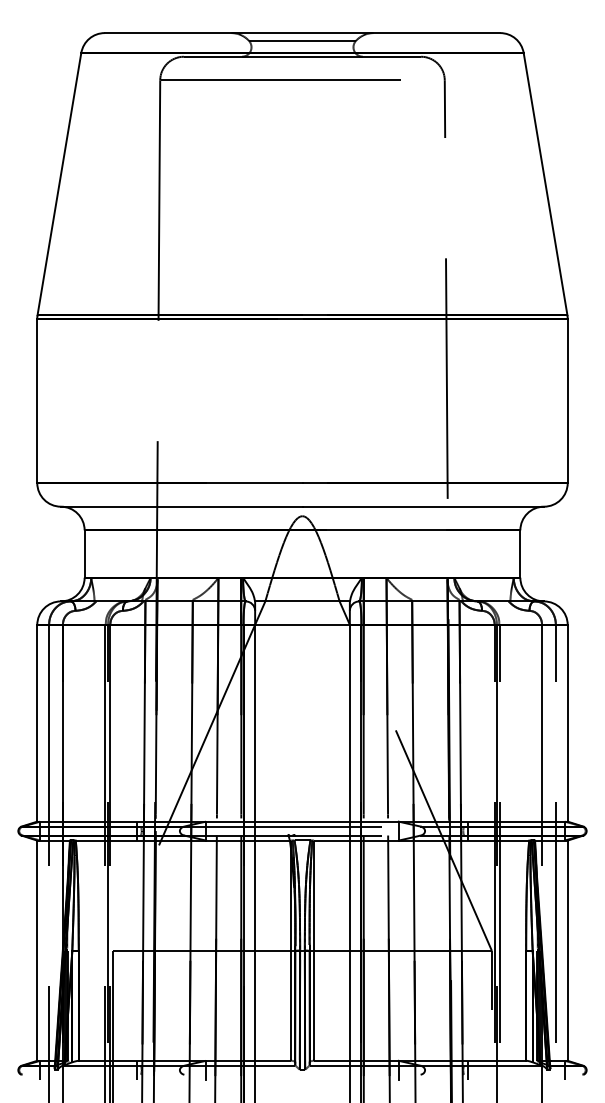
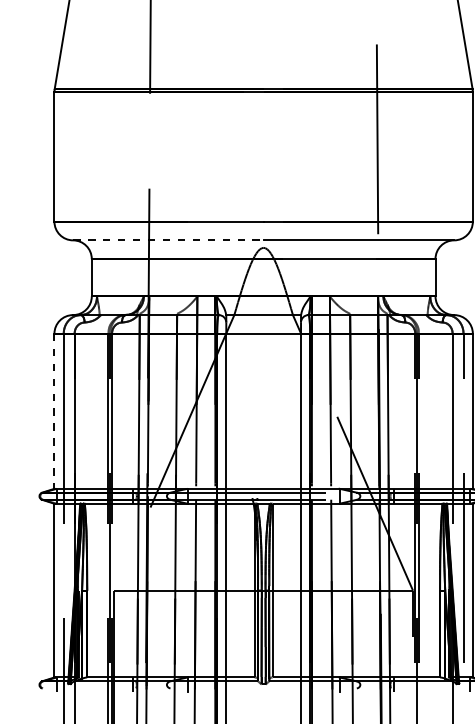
line: (181, 506) -> (168, 240), solid -> dashed
line: (37, 723) -> (54, 411), solid -> dashed

